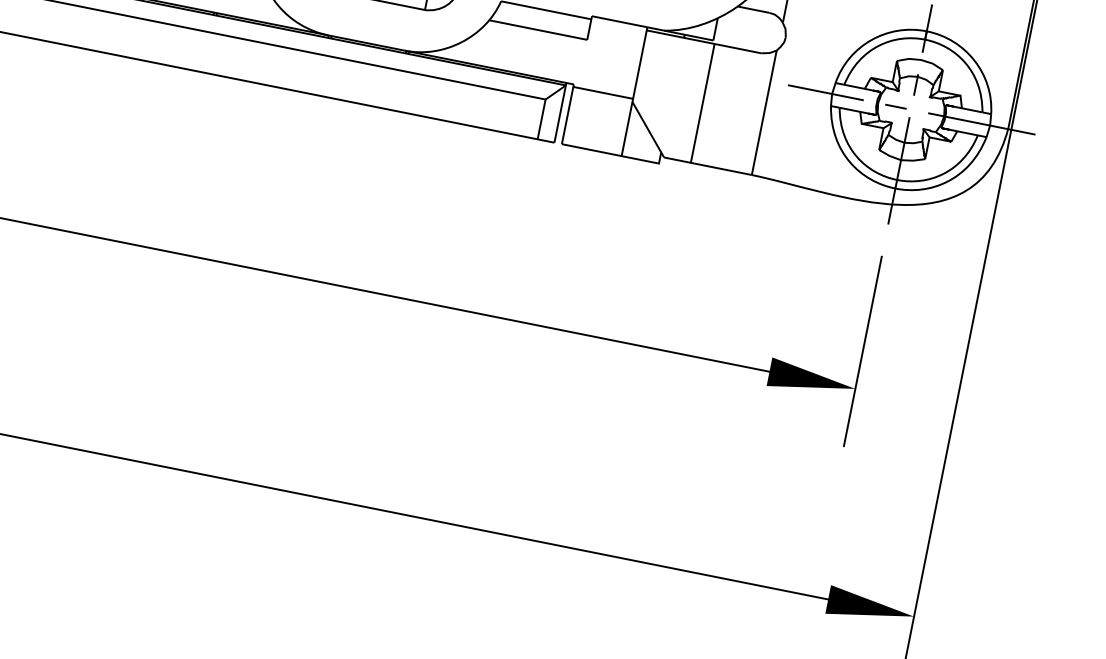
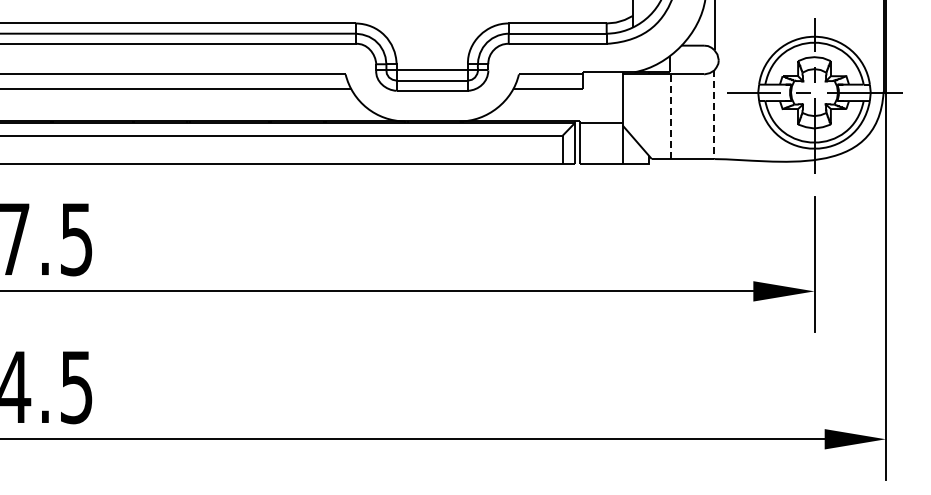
line: (702, 102) -> (670, 116), solid -> dashed
line: (764, 113) -> (714, 115), solid -> dashed

